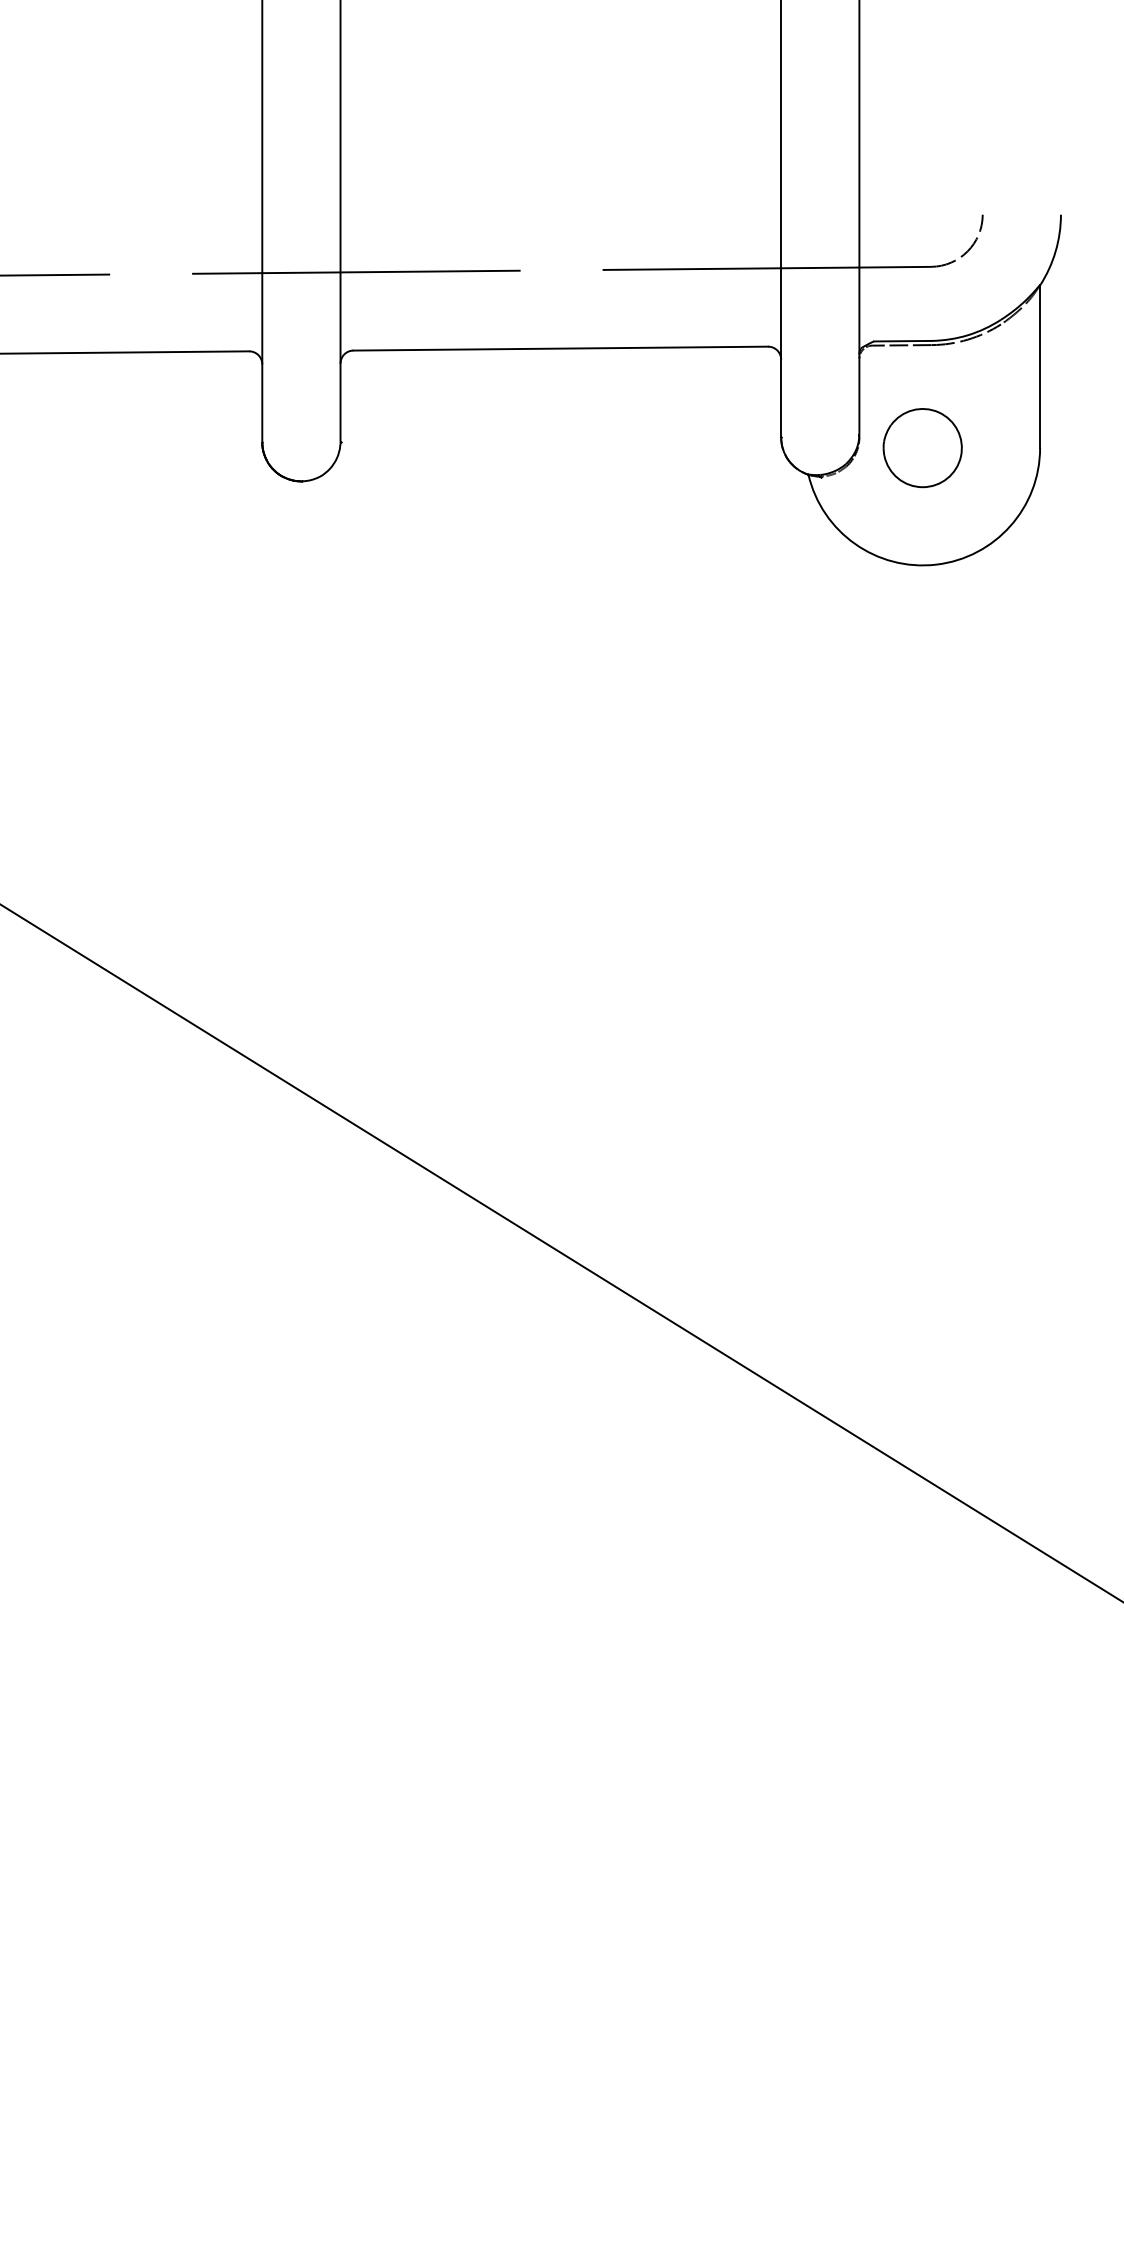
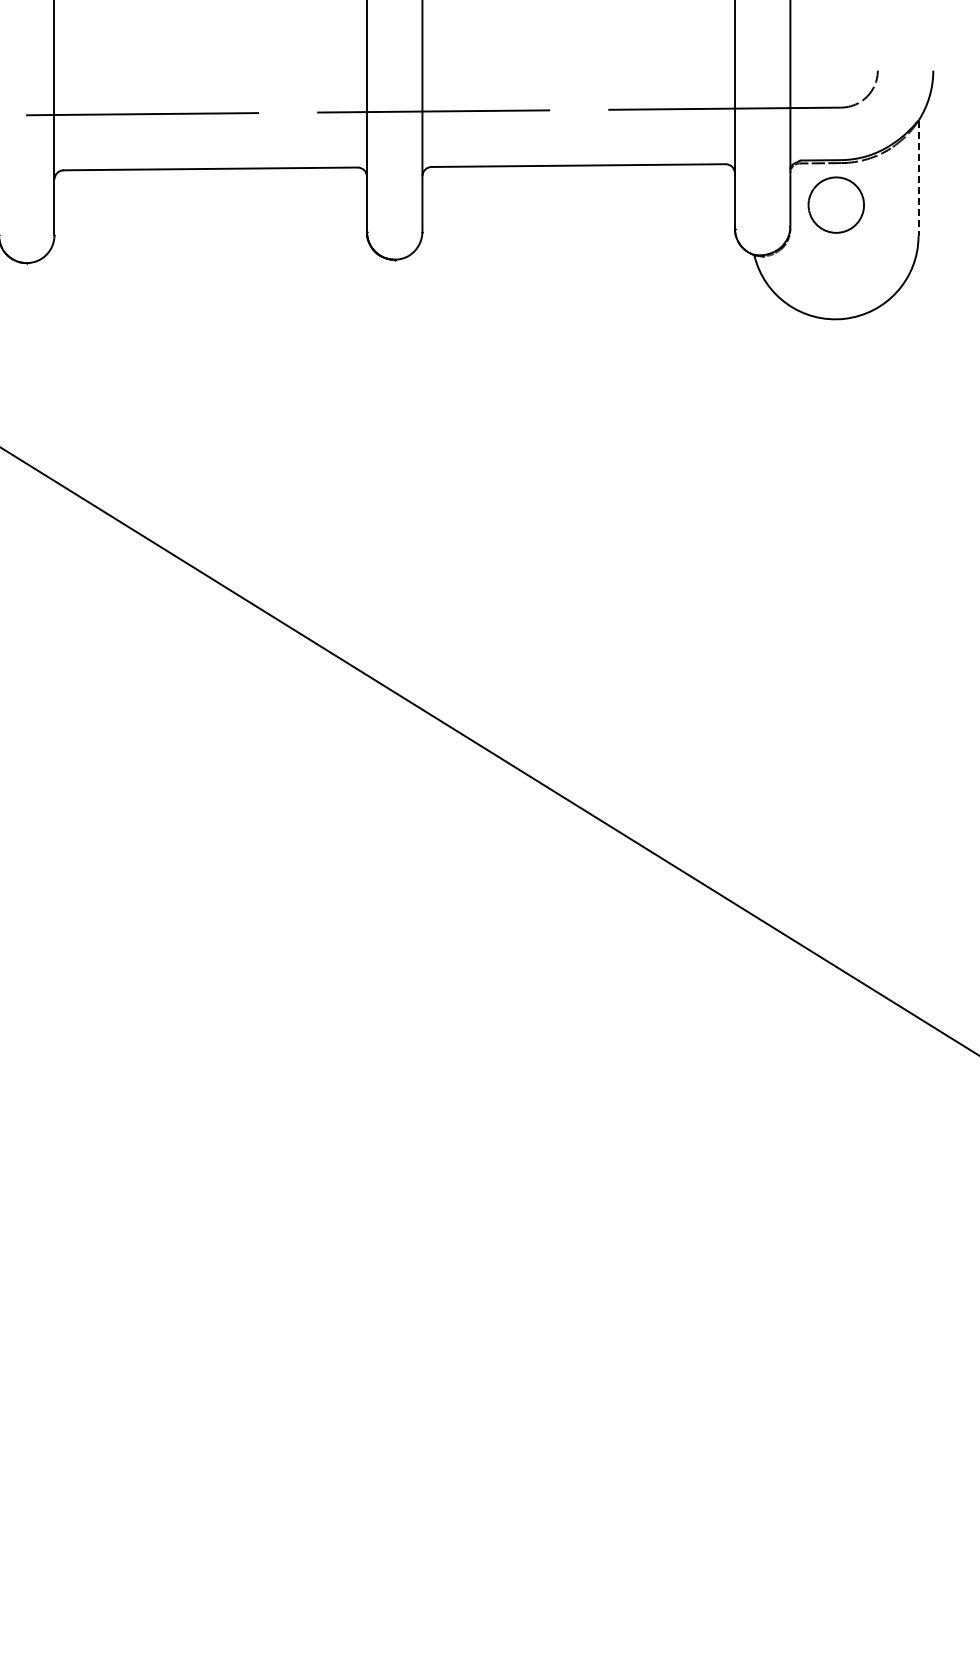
line: (1040, 366) -> (918, 178), solid -> dashed
part: (921, 447) -> (835, 204), moved

